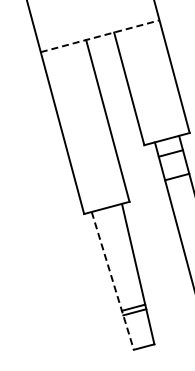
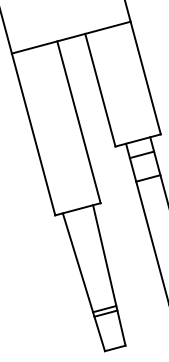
line: (100, 36) -> (71, 37), dashed -> solid
line: (112, 281) -> (83, 282), dashed -> solid

